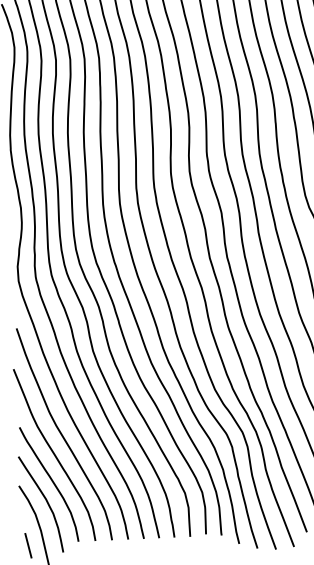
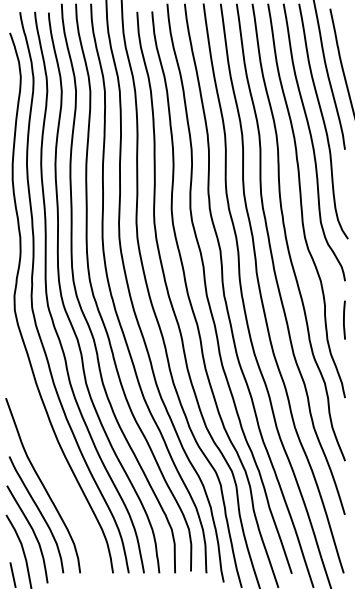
curve: (63, 434) -> (52, 465), removed

